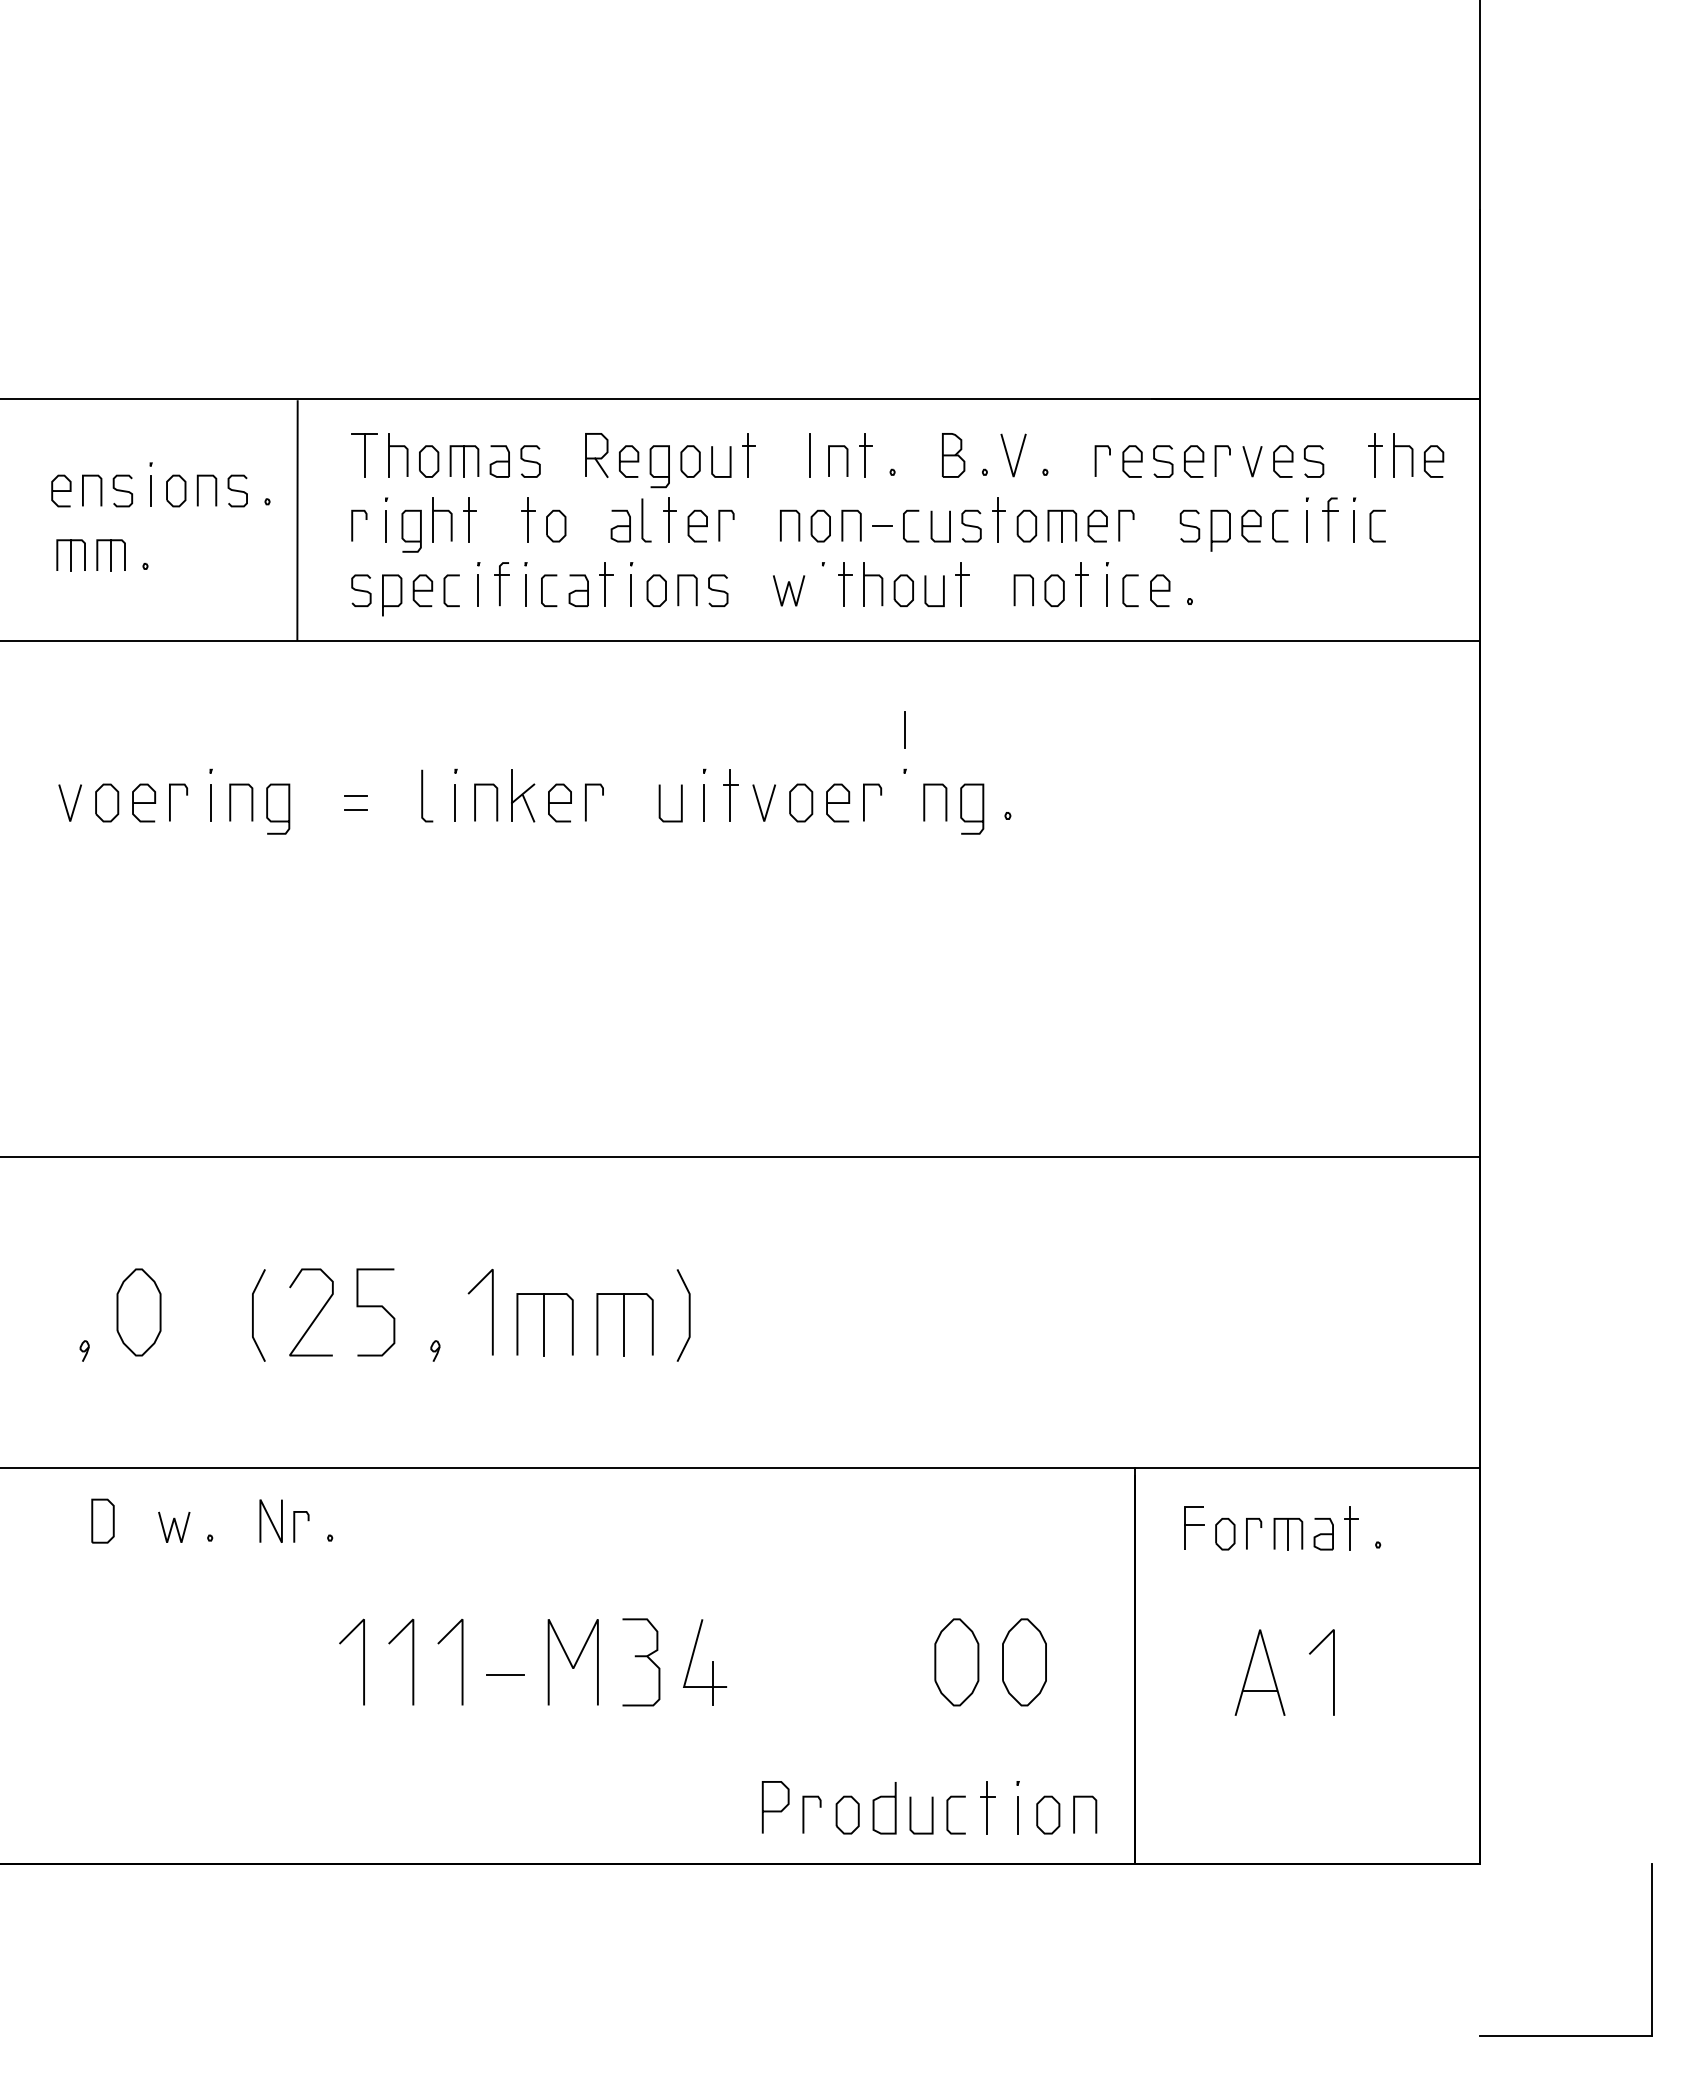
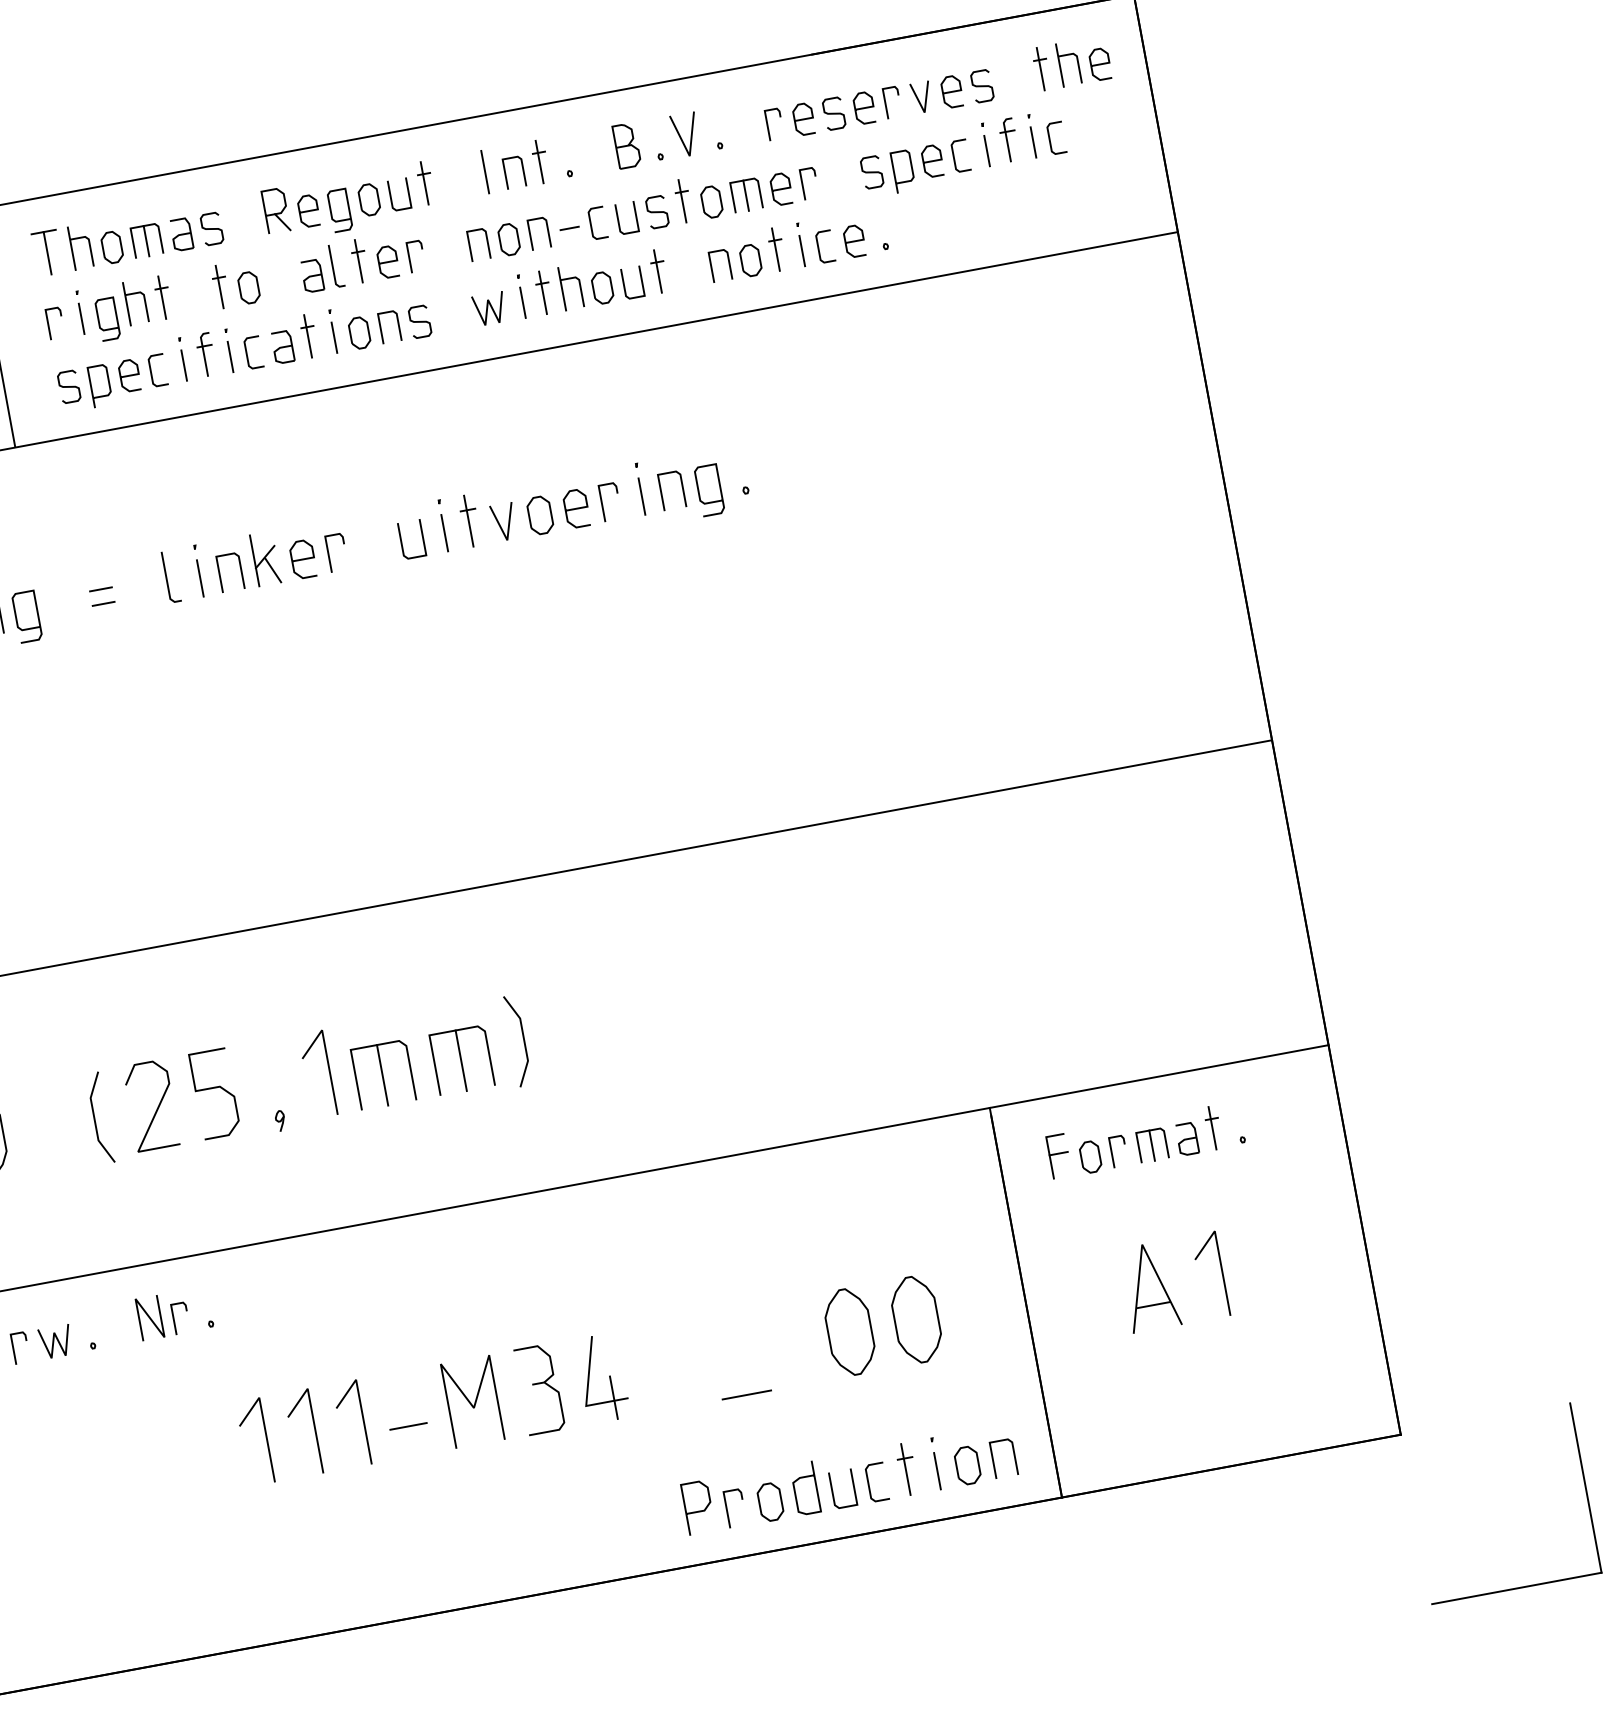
line: (822, 590) -> (522, 302), added
line: (904, 729) -> (641, 496), moved
line: (132, 1526) -> (14, 1348), added
line: (843, 1705) -> (746, 1395), added

